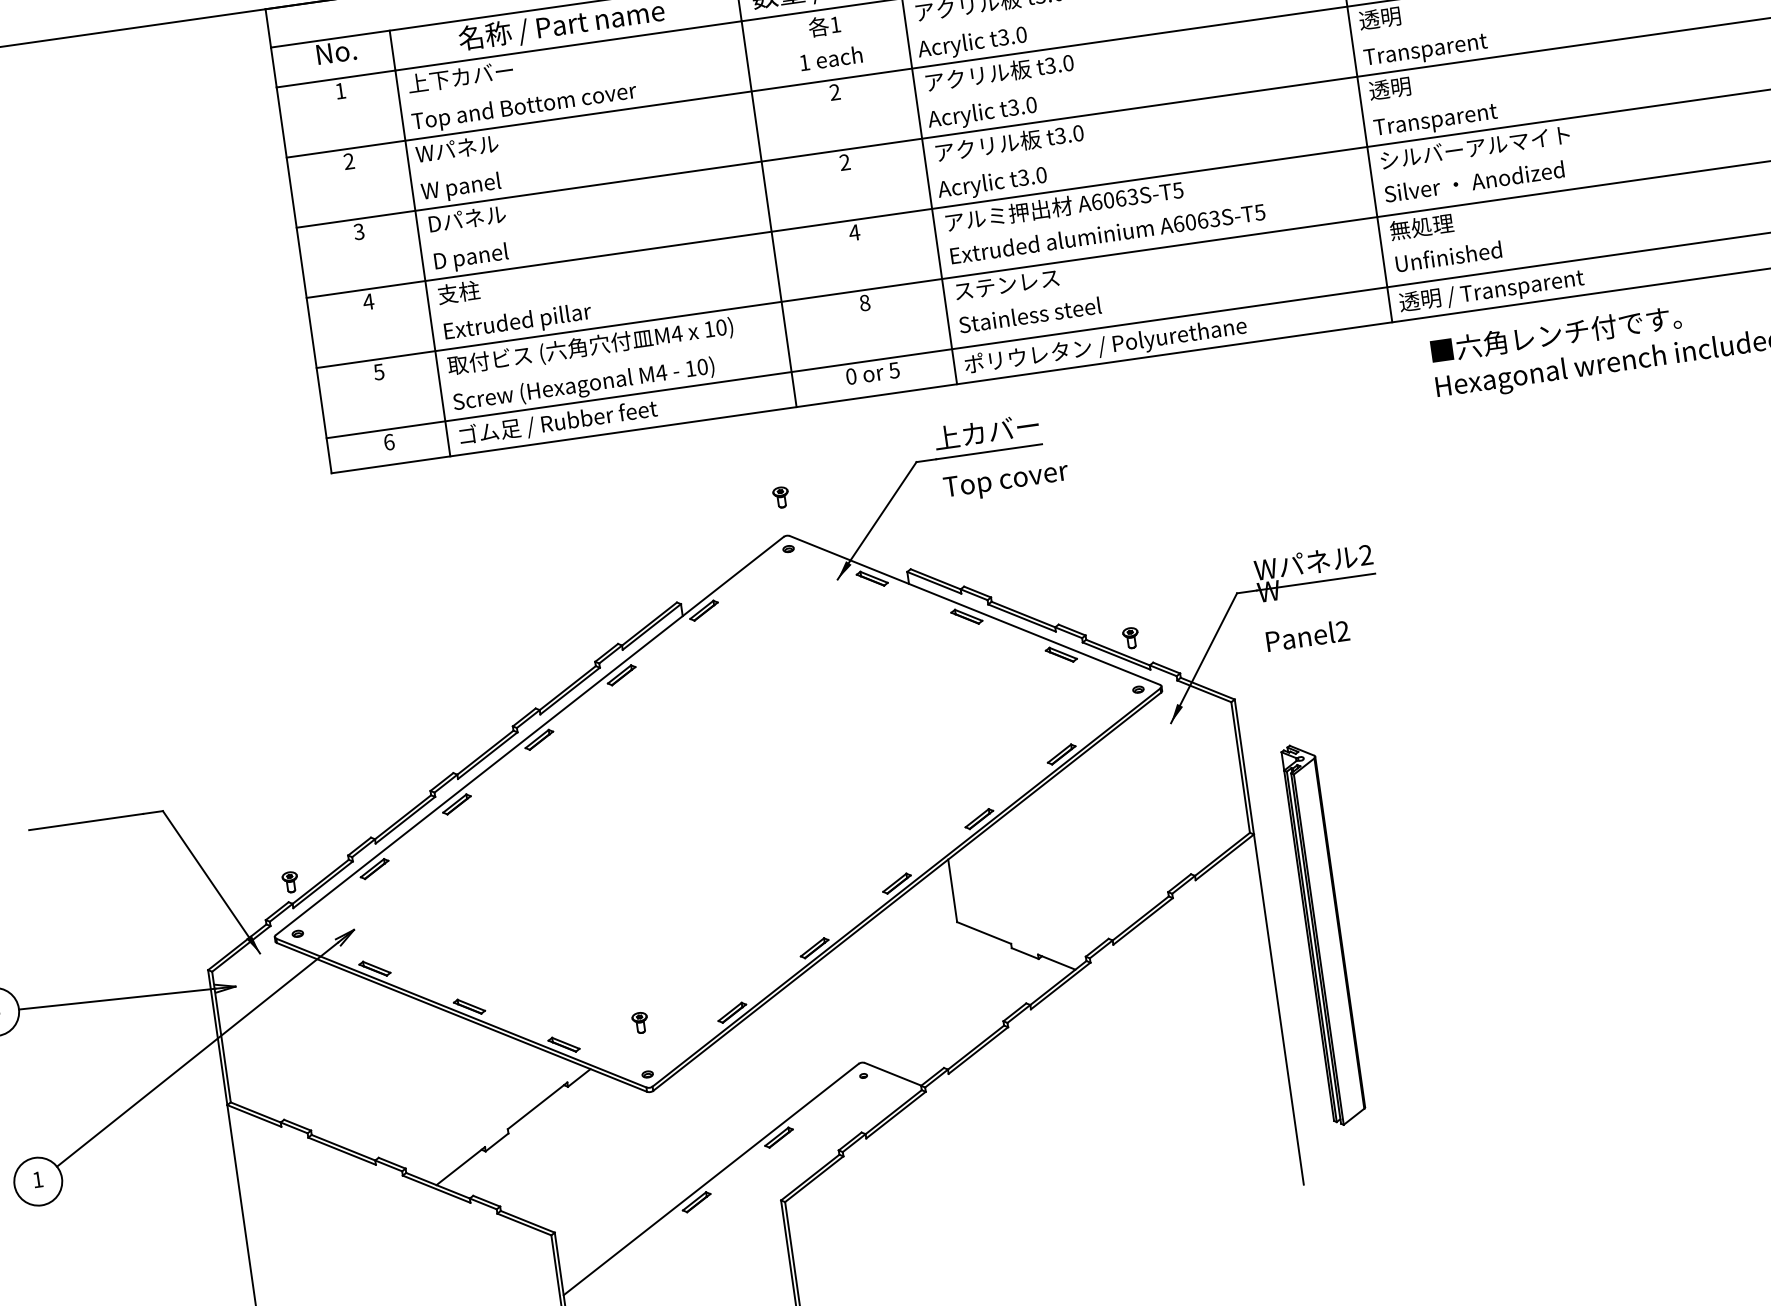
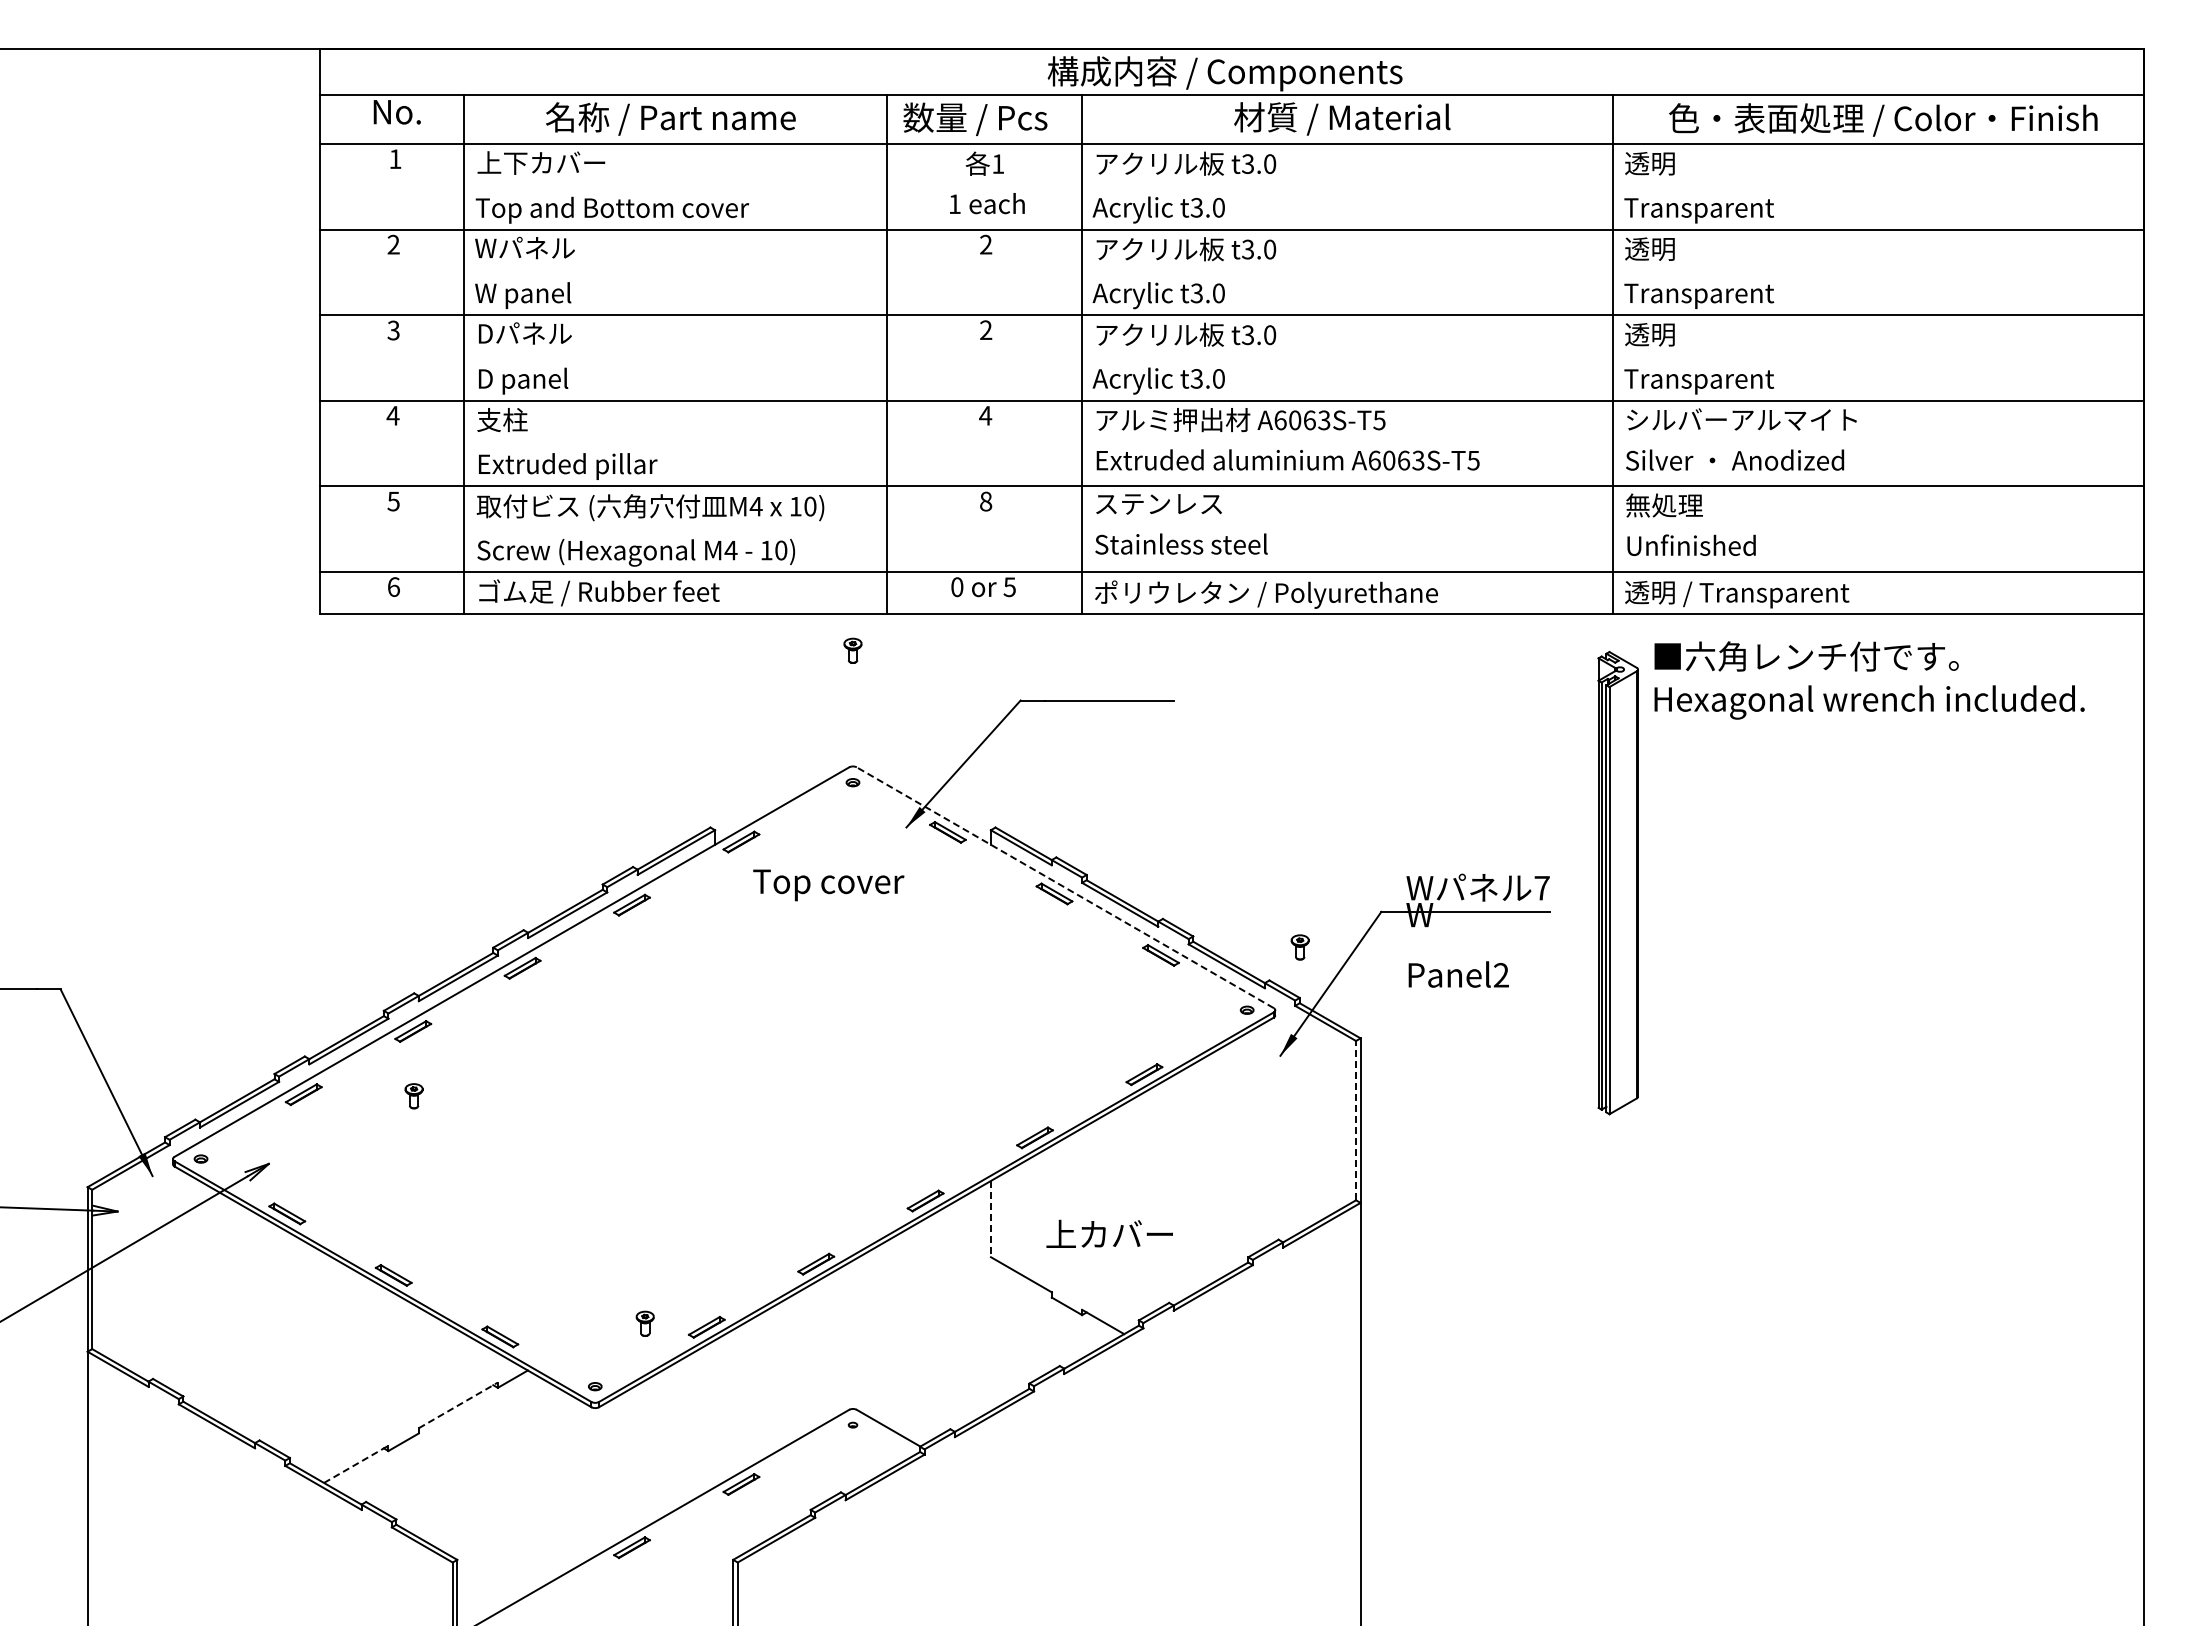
text: (986, 431) -> (1109, 1233), moved
text: (1006, 481) -> (828, 885), moved
part: (780, 497) -> (852, 650), moved
text: (1365, 554) -> (1541, 887), 2 -> 7
line: (975, 610) -> (1065, 887), solid -> dashed
part: (1130, 638) -> (1299, 947), moved
line: (1240, 767) -> (1356, 1120), solid -> dashed
part: (290, 882) -> (413, 1096), moved
line: (952, 891) -> (990, 1219), solid -> dashed
part: (1323, 933) -> (1617, 882), moved
part: (639, 1022) -> (644, 1323), moved
line: (537, 1105) -> (458, 1405), solid -> dashed
line: (461, 1166) -> (356, 1464), solid -> dashed

